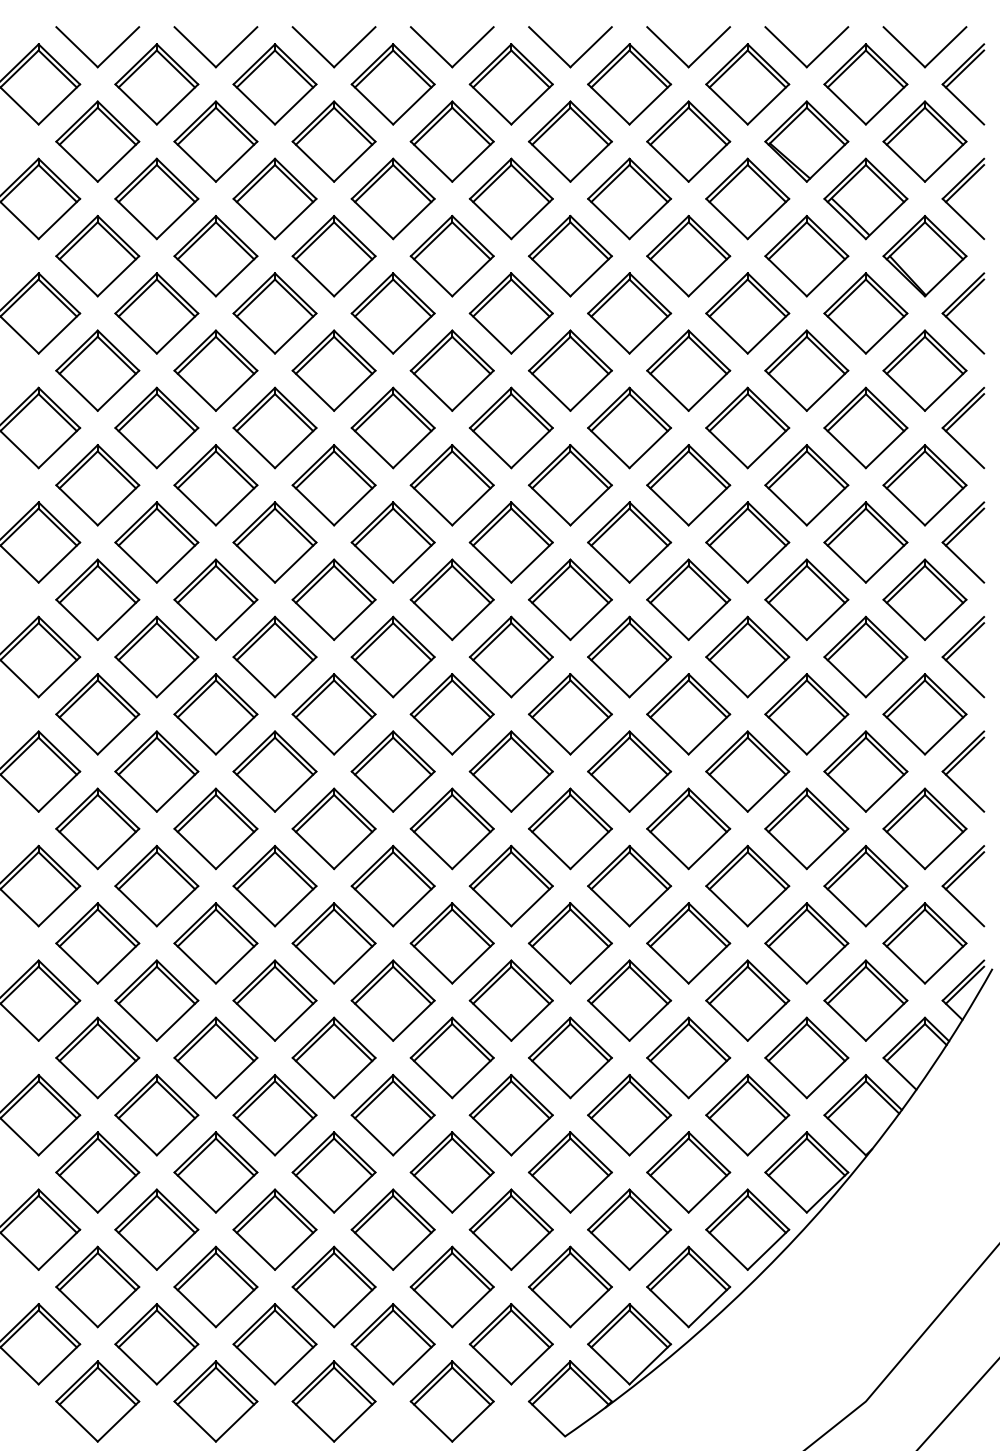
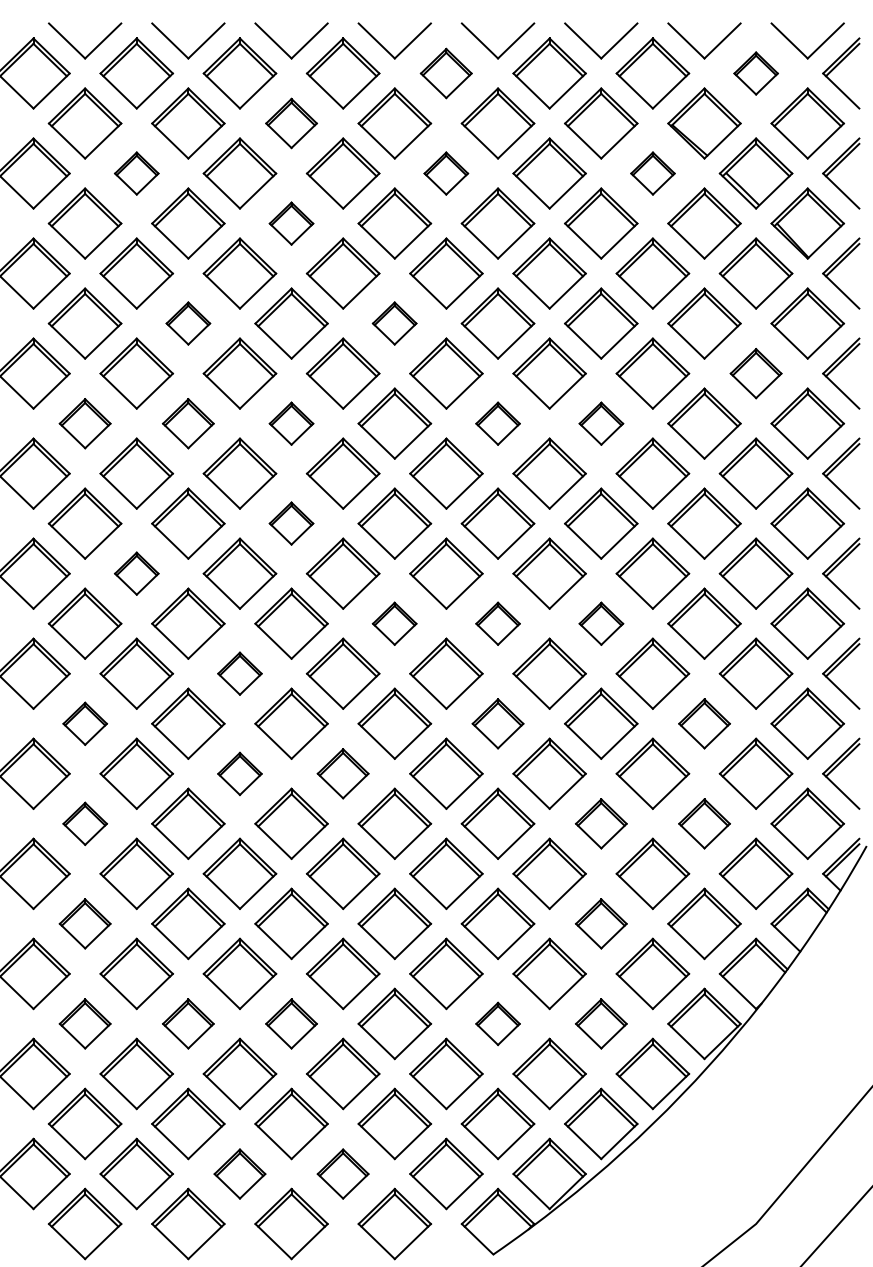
part: (510, 84) -> (445, 73), size x0.7
part: (865, 84) -> (755, 73), size x0.6
part: (333, 141) -> (291, 123), size x0.7
part: (156, 198) -> (136, 173), size x0.6
part: (510, 198) -> (445, 173), size x0.6
part: (747, 198) -> (652, 173), size x0.6
part: (333, 256) -> (291, 223), size x0.6
part: (215, 370) -> (187, 323), size x0.6
part: (451, 370) -> (394, 323), size x0.6
part: (865, 427) -> (755, 373), size x0.7
part: (97, 485) -> (84, 423), size x0.7
part: (215, 485) -> (187, 423), size x0.7
part: (333, 485) -> (291, 423), size x0.6
part: (570, 485) -> (498, 423), size x0.6
part: (688, 485) -> (601, 423), size x0.6
part: (333, 599) -> (291, 523), size x0.6
part: (156, 656) -> (136, 573), size x0.6
part: (451, 714) -> (394, 623), size x0.6
part: (570, 714) -> (498, 623), size x0.6
part: (688, 714) -> (601, 623), size x0.6
part: (274, 771) -> (239, 673), size x0.6
part: (97, 828) -> (84, 723), size x0.6
part: (570, 828) -> (498, 723), size x0.7
part: (806, 828) -> (704, 723), size x0.7
part: (392, 885) -> (342, 773), size x0.7
part: (274, 886) -> (239, 774), size x0.6
part: (97, 943) -> (84, 823), size x0.6
part: (688, 943) -> (601, 823), size x0.7
part: (806, 943) -> (704, 823), size x0.7
part: (97, 1057) -> (84, 923), size x0.7
part: (688, 1057) -> (601, 923), size x0.7
part: (97, 1172) -> (84, 1023), size x0.7
part: (215, 1172) -> (187, 1023), size x0.7
part: (333, 1172) -> (291, 1023), size x0.7
part: (570, 1172) -> (498, 1023), size x0.6
part: (688, 1172) -> (601, 1023), size x0.7
part: (274, 1344) -> (239, 1174), size x0.7
part: (392, 1344) -> (342, 1174), size x0.7

